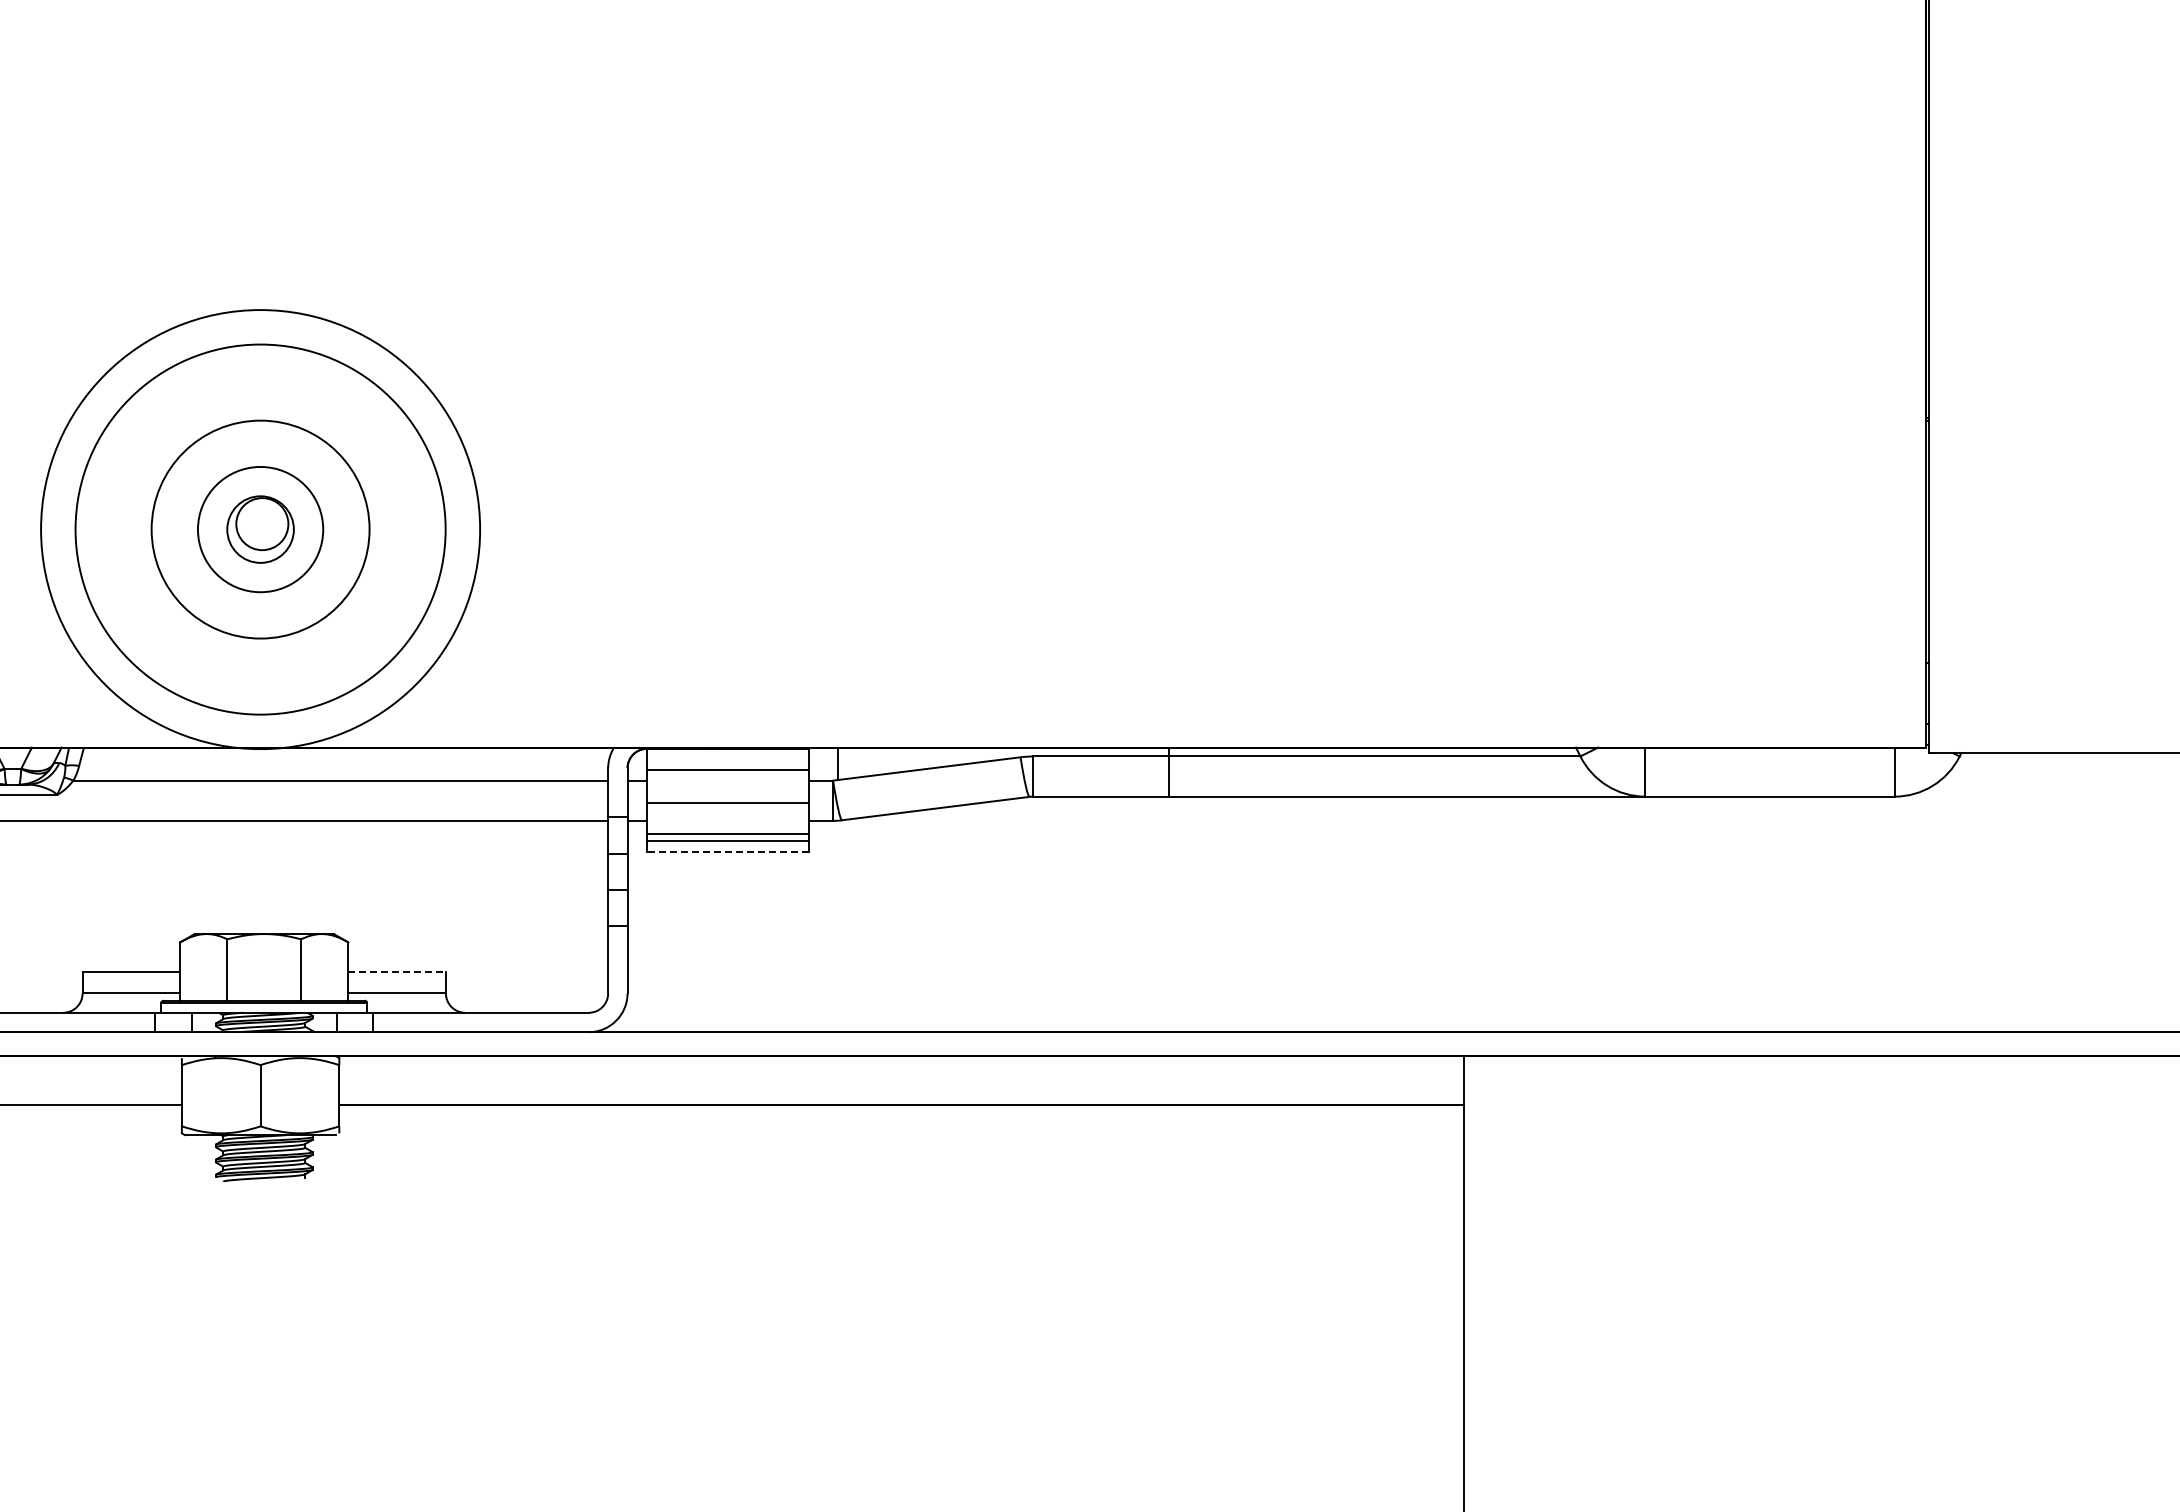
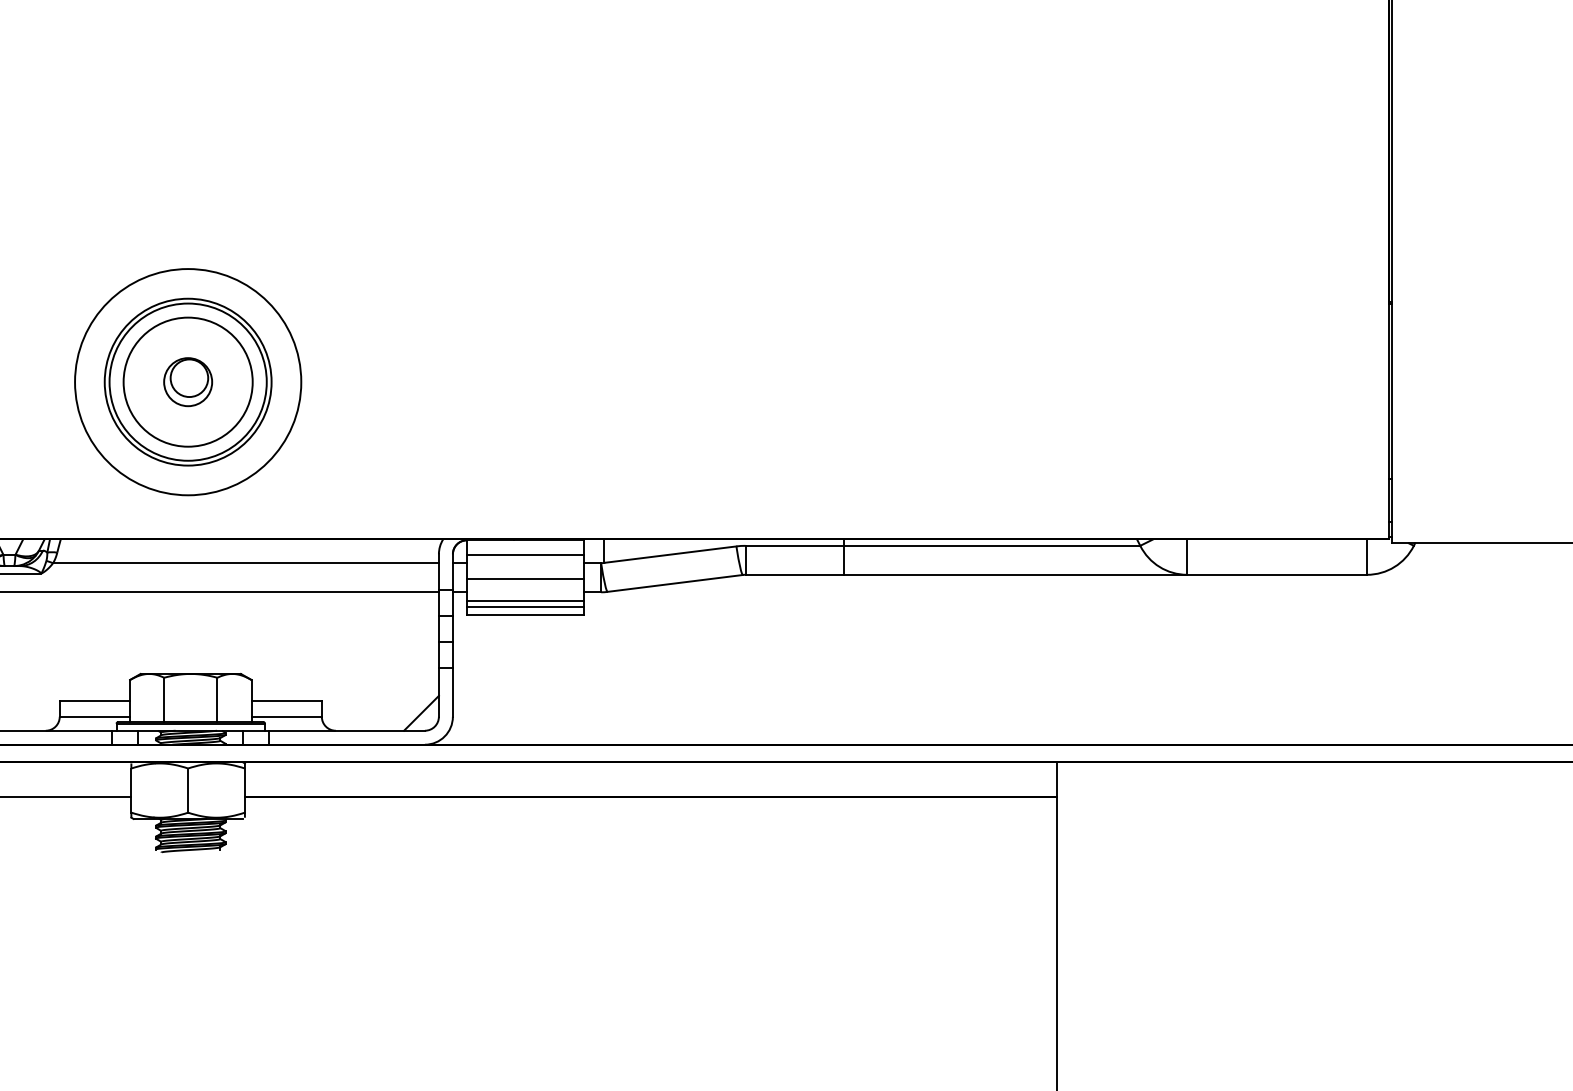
circle: (260, 529) -> (188, 382), size x0.62
circle: (260, 529) -> (188, 382), size x0.71
circle: (260, 529) -> (188, 382), size x1.43
line: (727, 851) -> (524, 614), dashed -> solid
line: (397, 971) -> (286, 700), dashed -> solid
line: (583, 988) -> (421, 713), added

